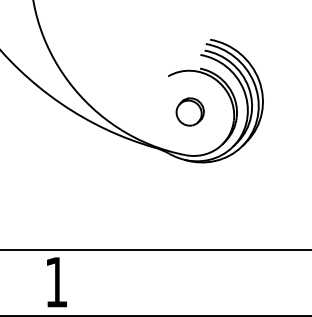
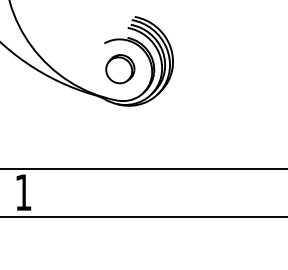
part: (190, 112) -> (120, 69), size x1.43

